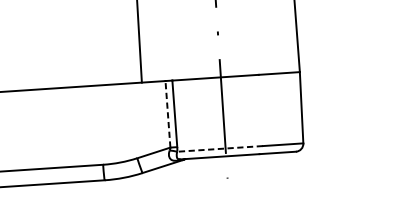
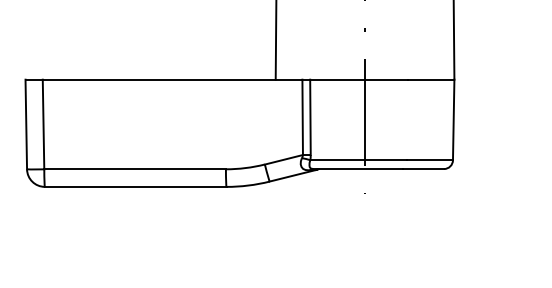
line: (167, 114) -> (302, 117), dashed -> solid
line: (219, 149) -> (358, 160), dashed -> solid

